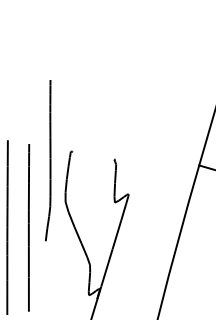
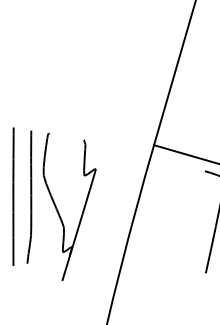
part: (48, 159) -> (29, 196), moved

